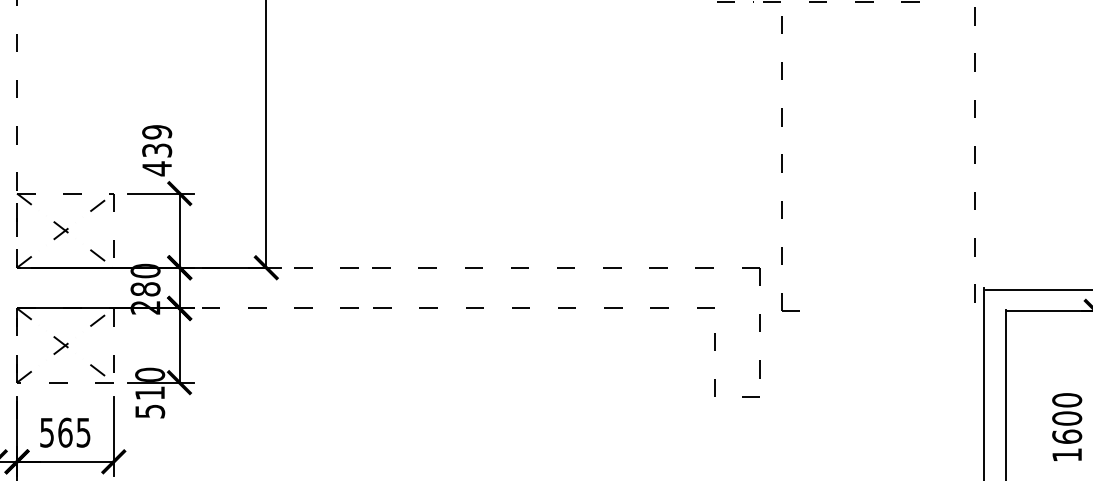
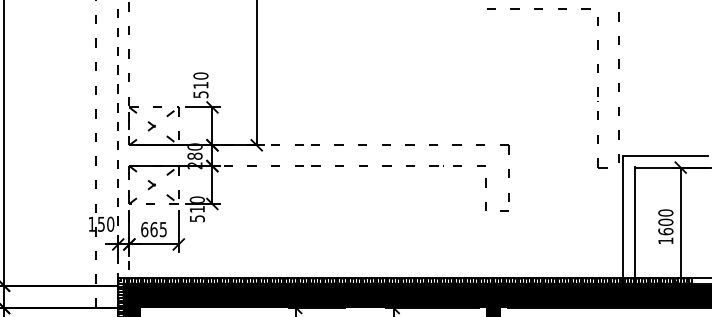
text: (156, 150) -> (200, 85), 439 -> 510
part: (790, 164) -> (602, 92), moved
text: (46, 432) -> (144, 229), 565 -> 665

